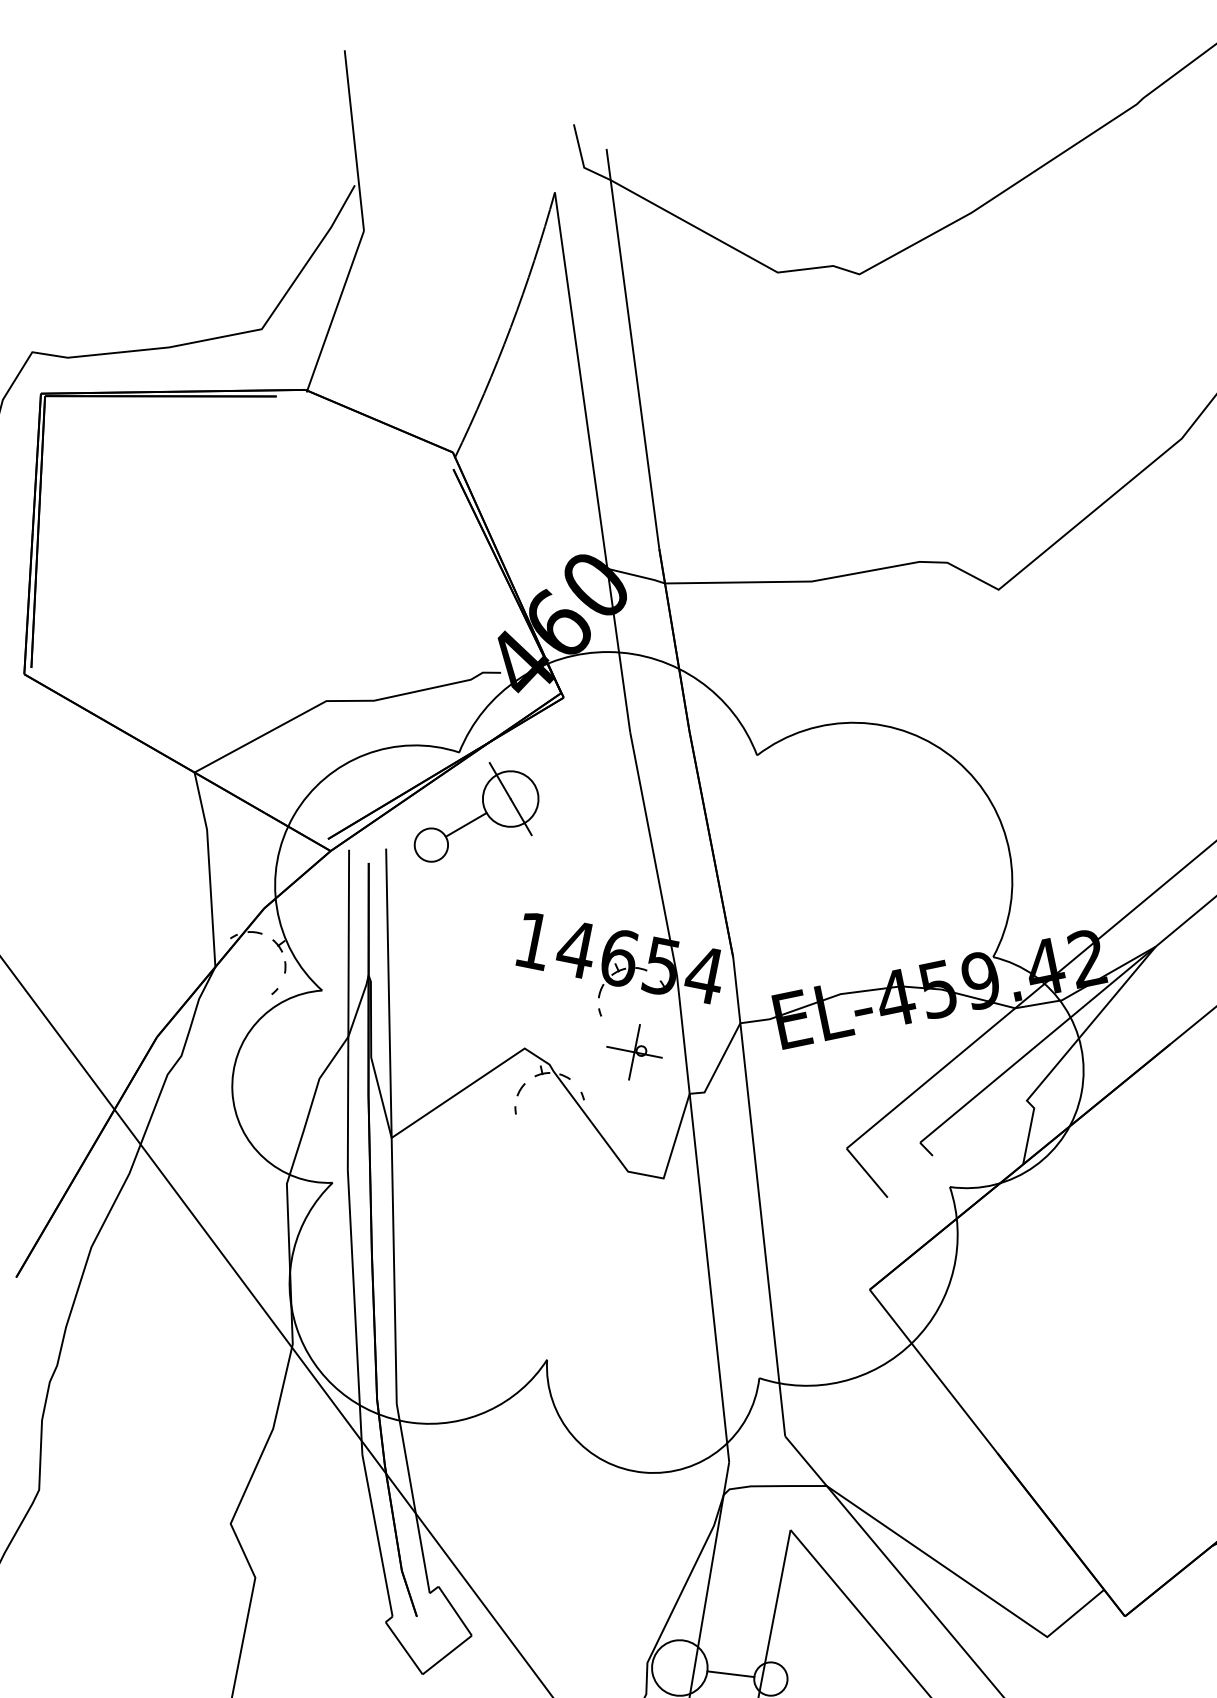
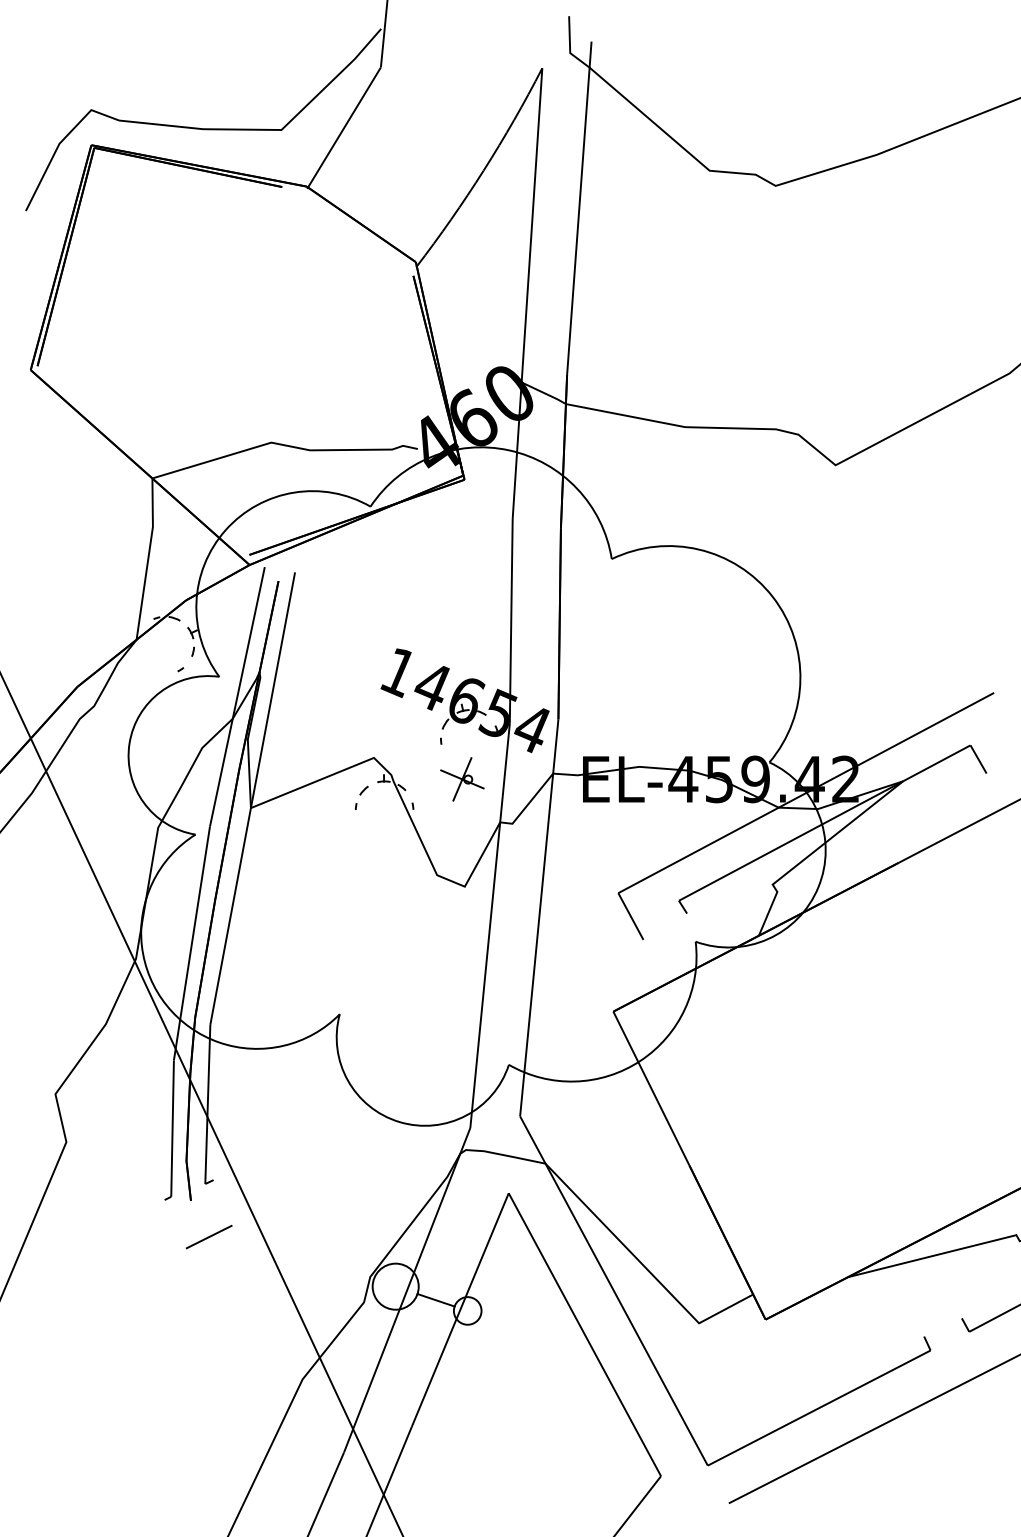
part: (478, 816) -> (375, 561), removed
line: (454, 1610) -> (222, 1202), removed
line: (403, 1648) -> (174, 1224), removed

